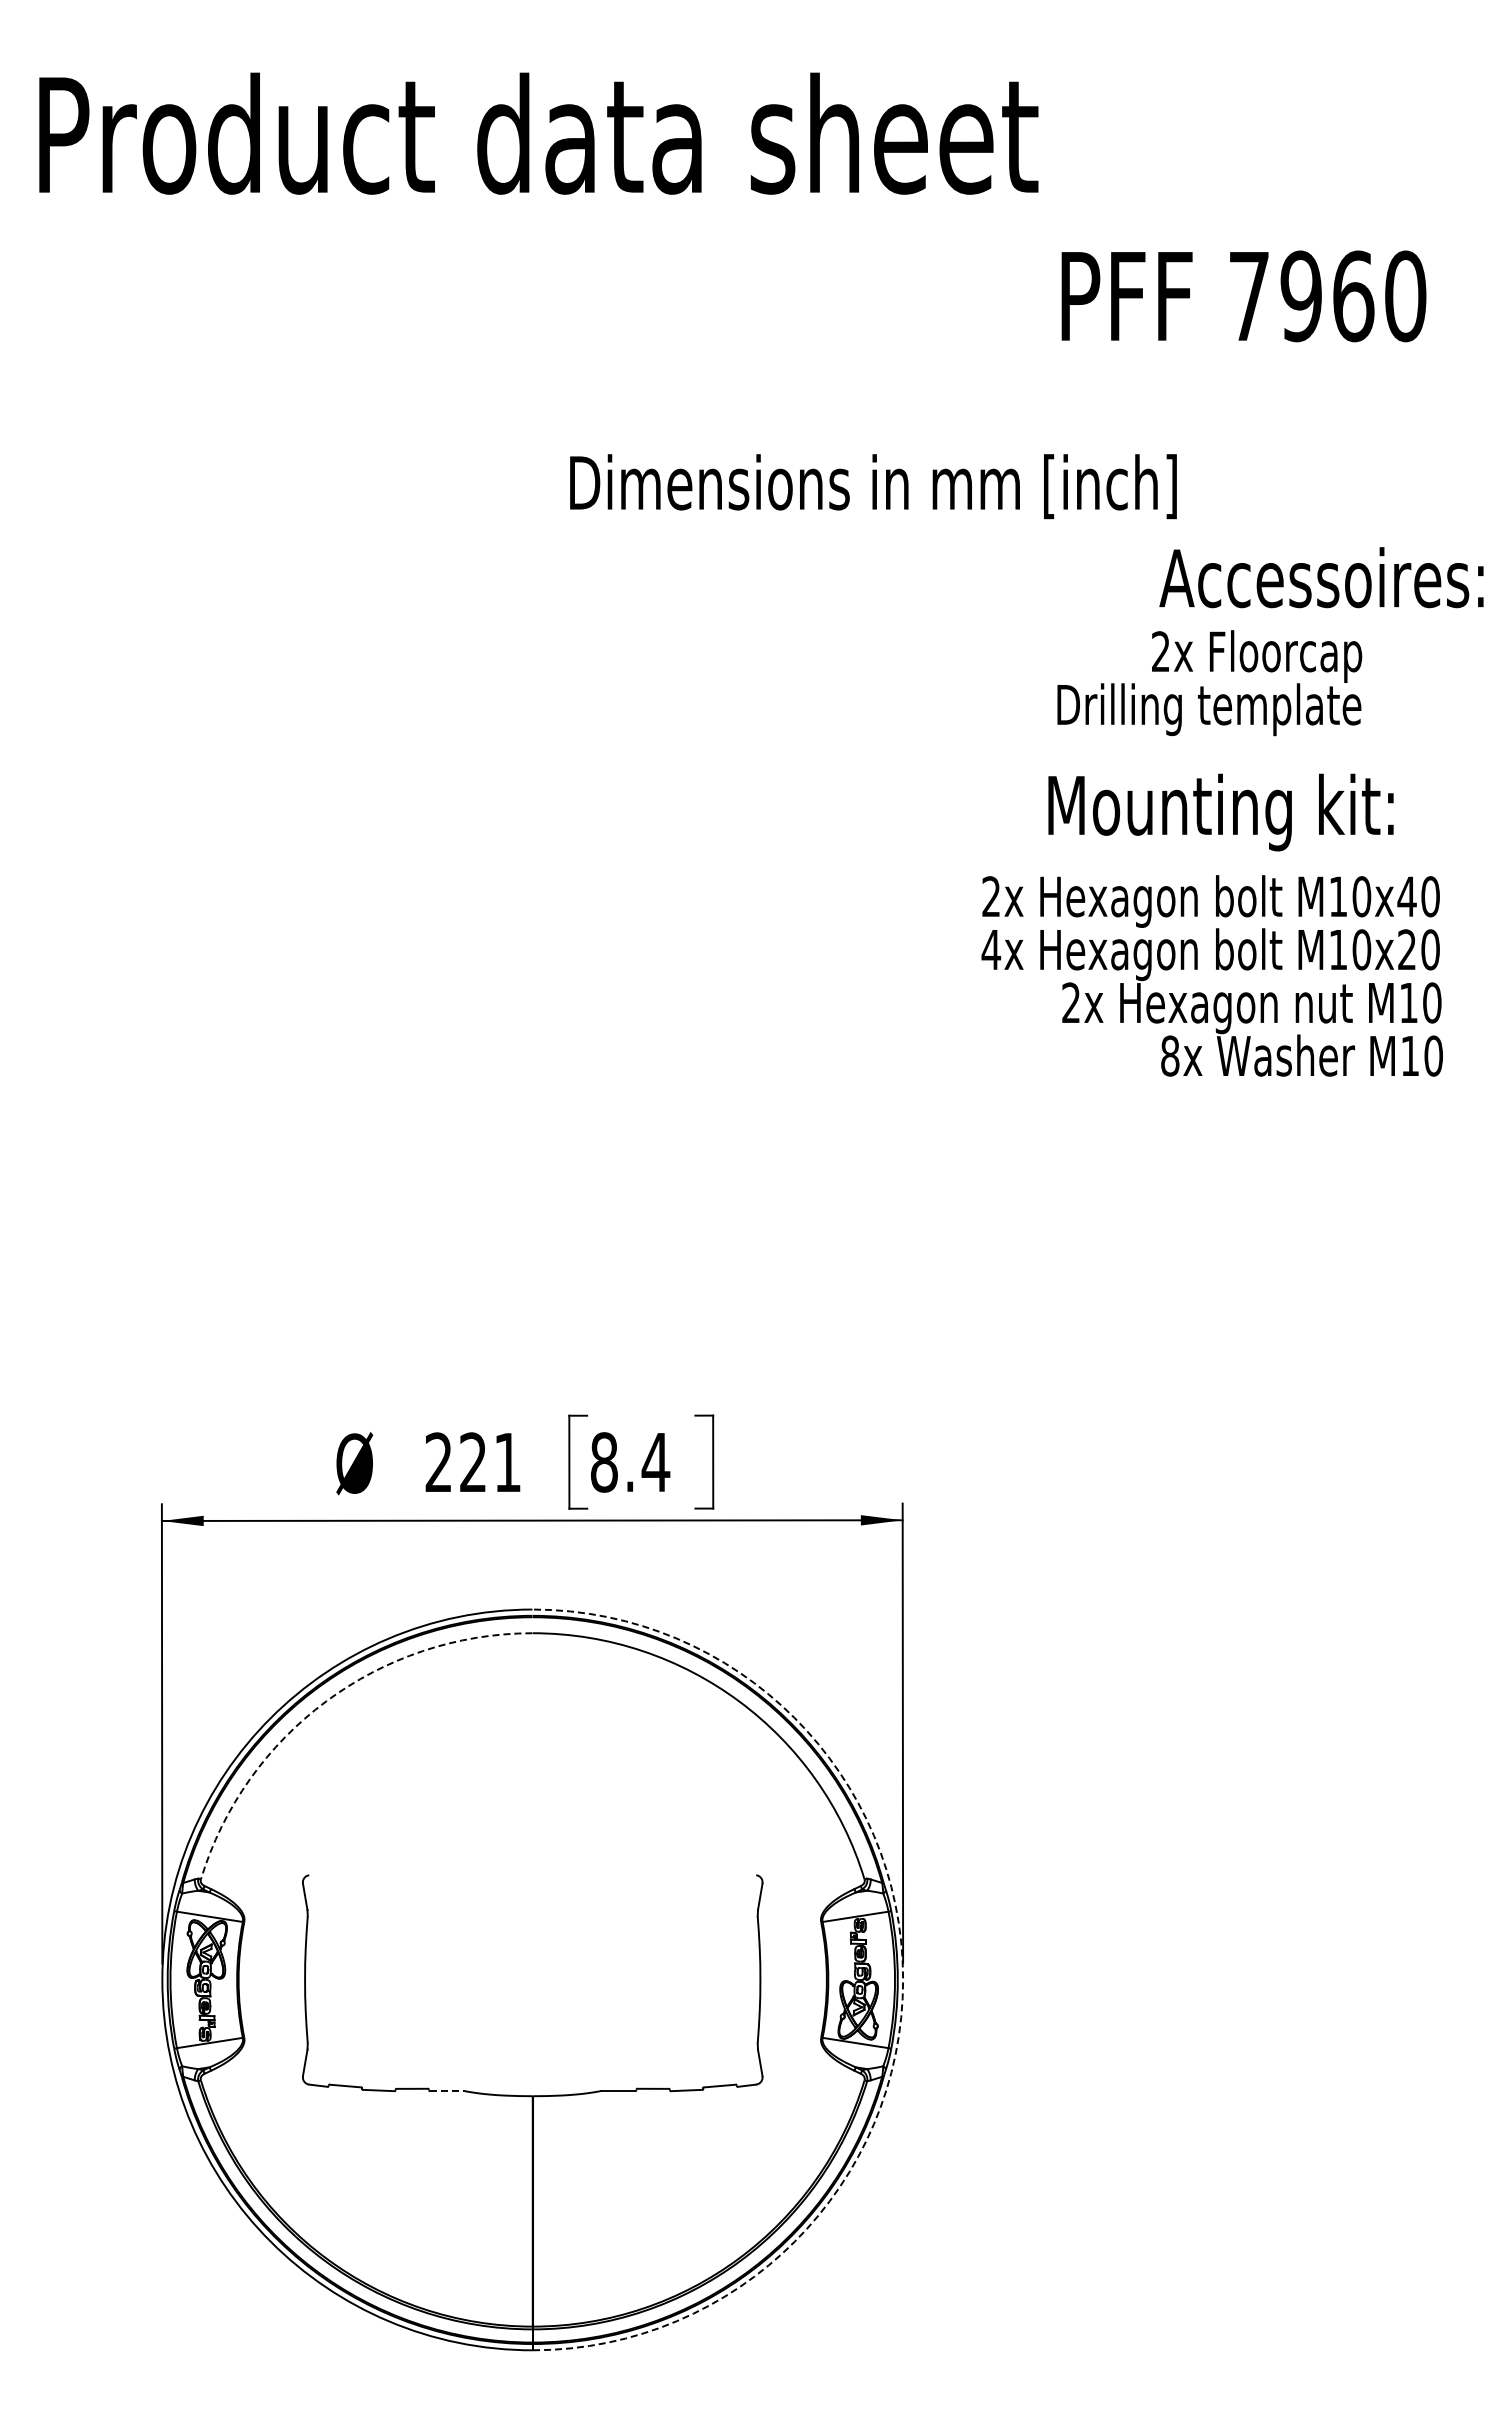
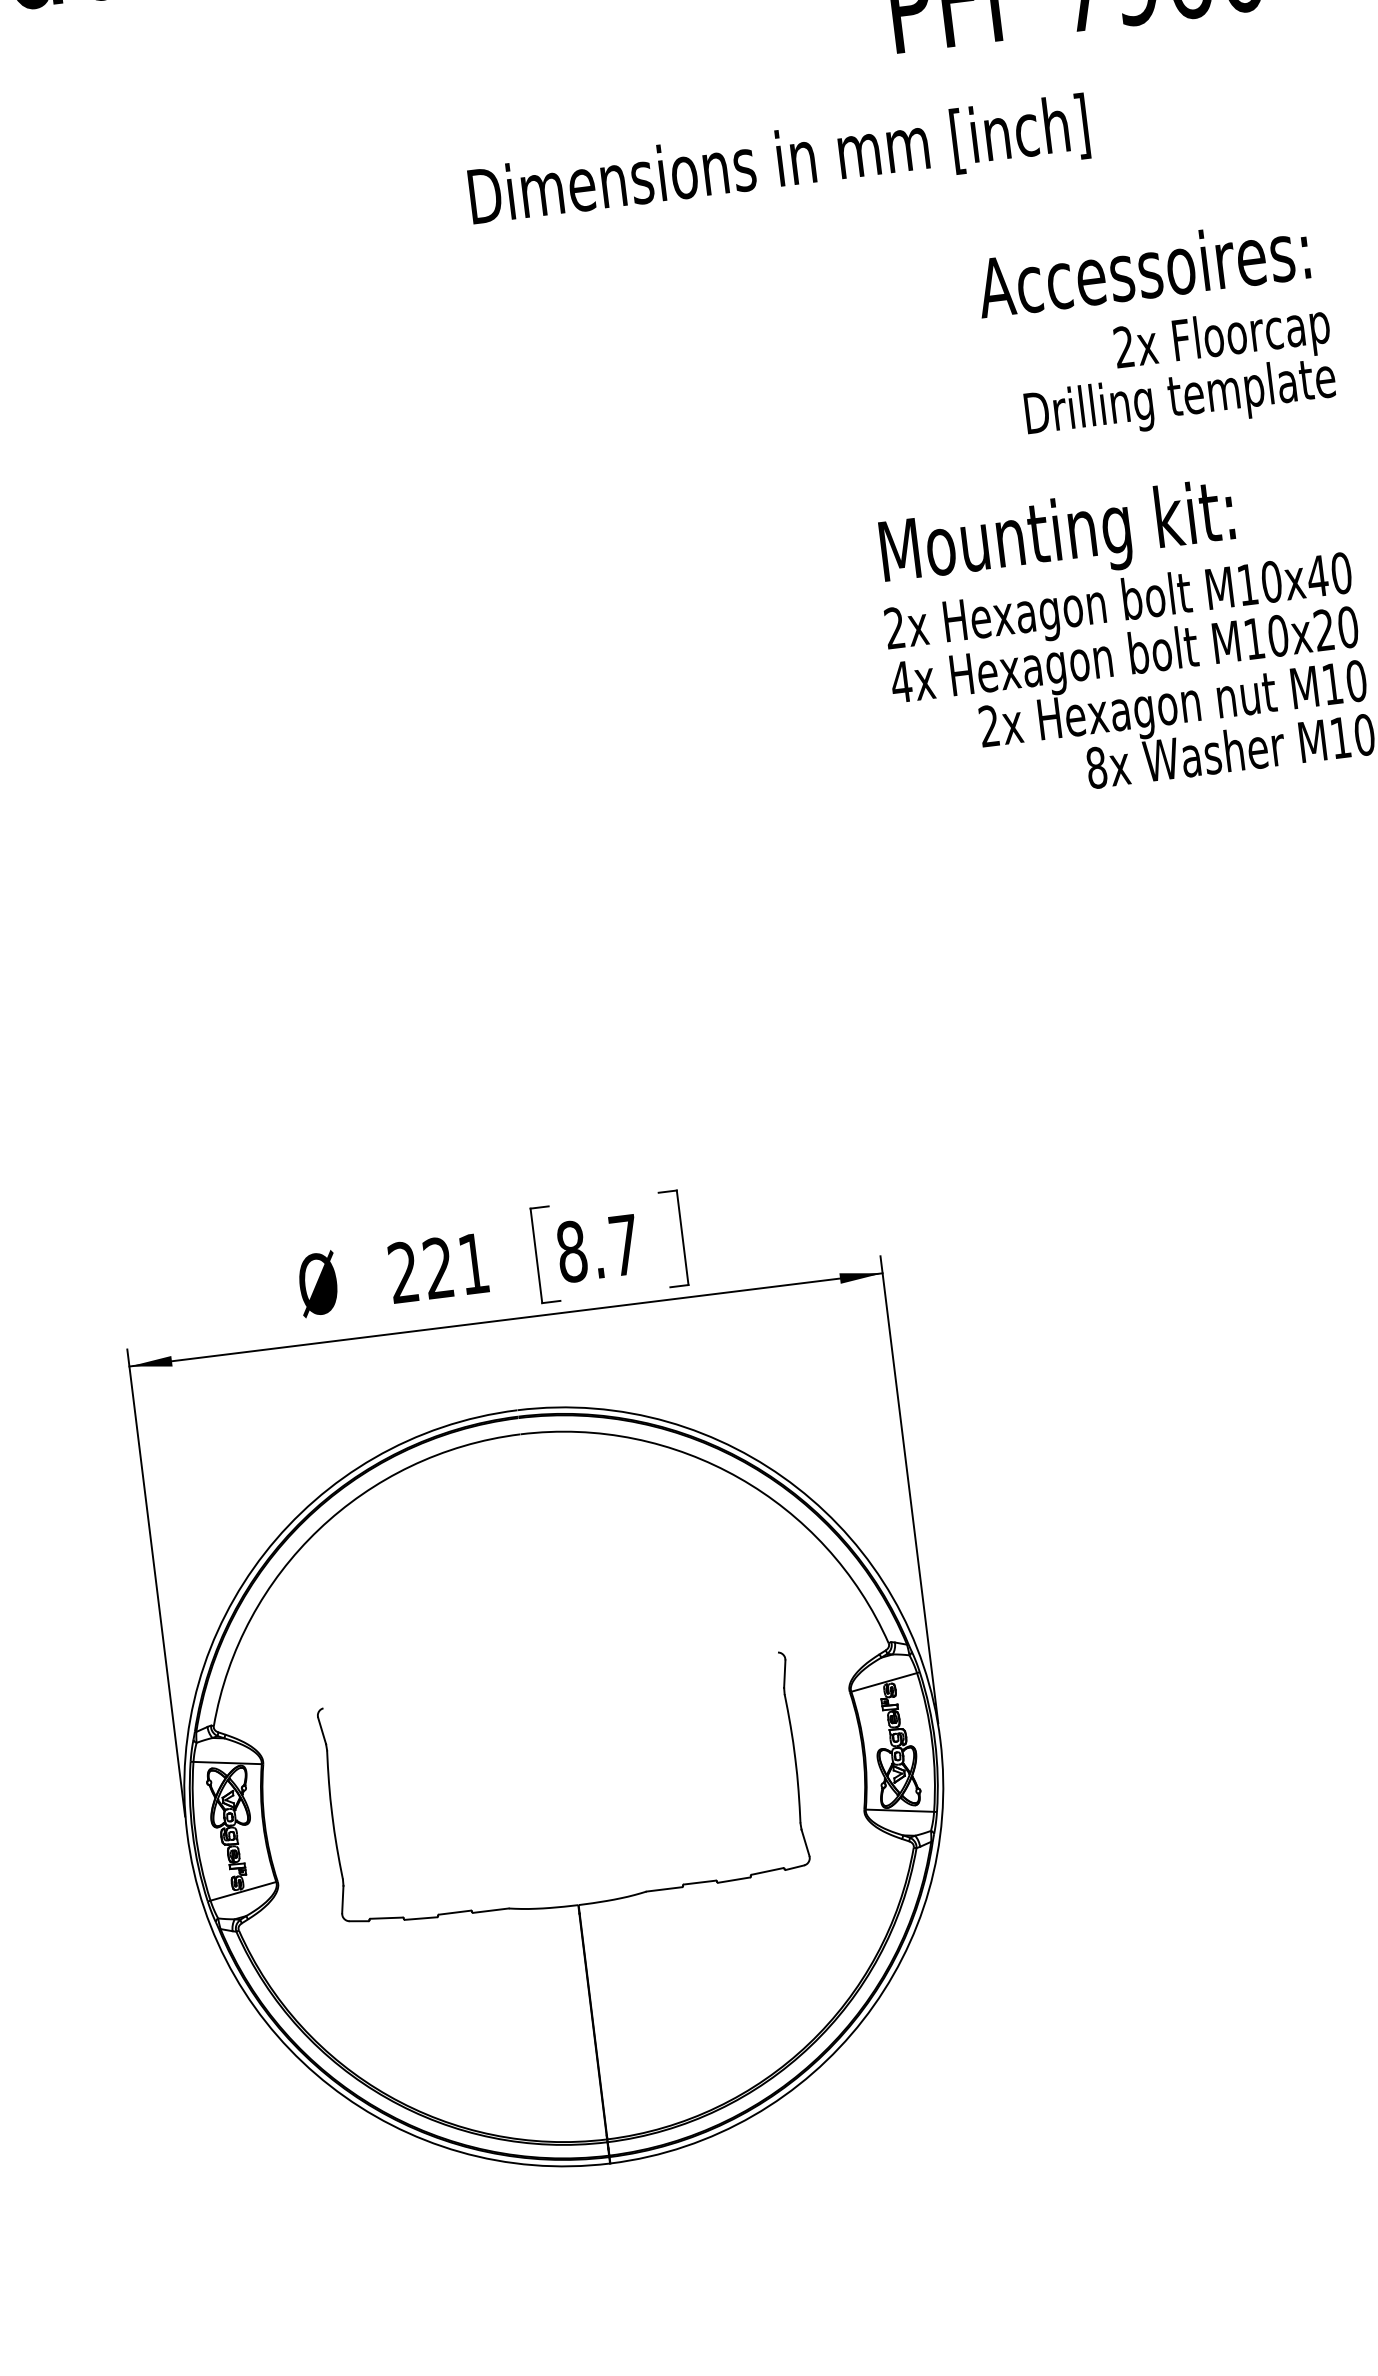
text: (873, 486) -> (779, 163), moved
text: (1321, 577) -> (1142, 268), moved
text: (1209, 683) -> (1177, 373), moved
text: (1220, 812) -> (1057, 537), moved
text: (655, 1462) -> (624, 1245), 8.4 -> 8.7
arc: (326, 1701) -> (319, 1529), dashed -> solid
arc: (903, 1979) -> (940, 1740), dashed -> solid
line: (447, 2091) -> (491, 1910), dashed -> solid

